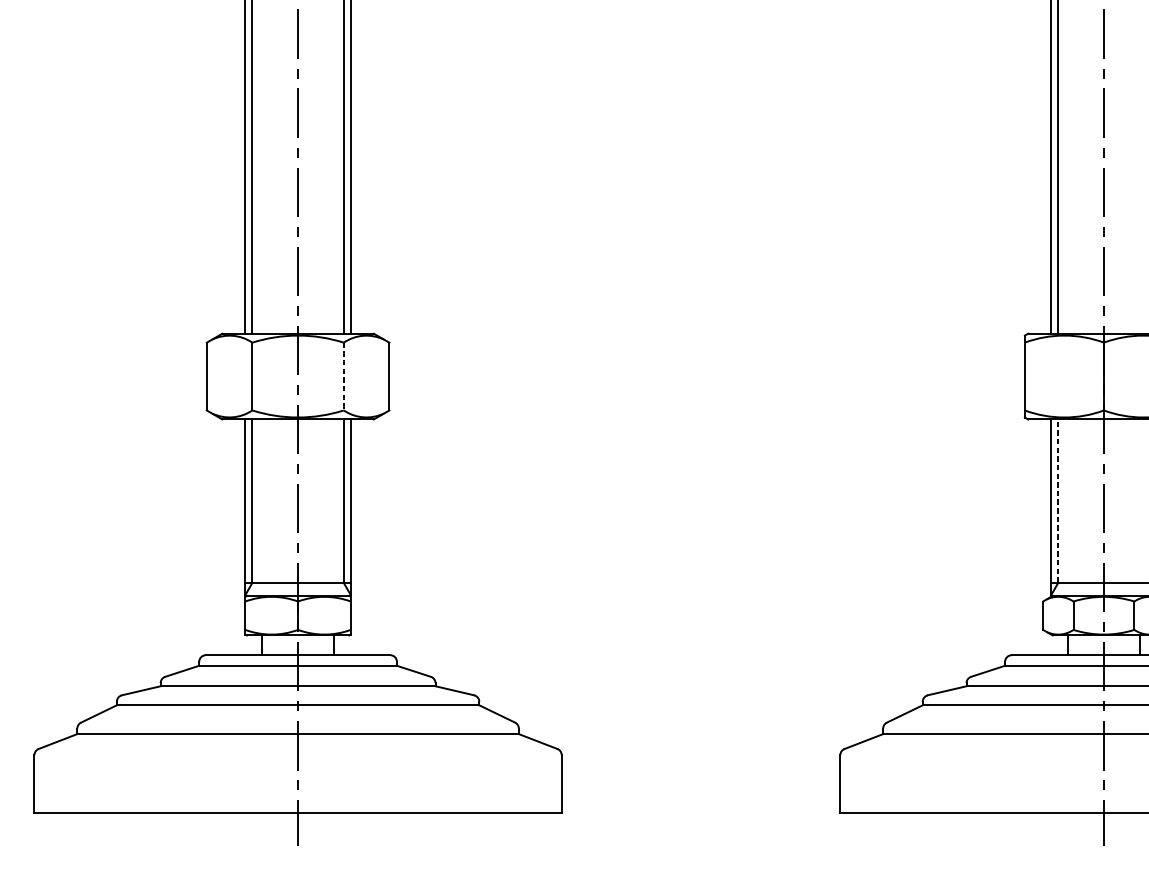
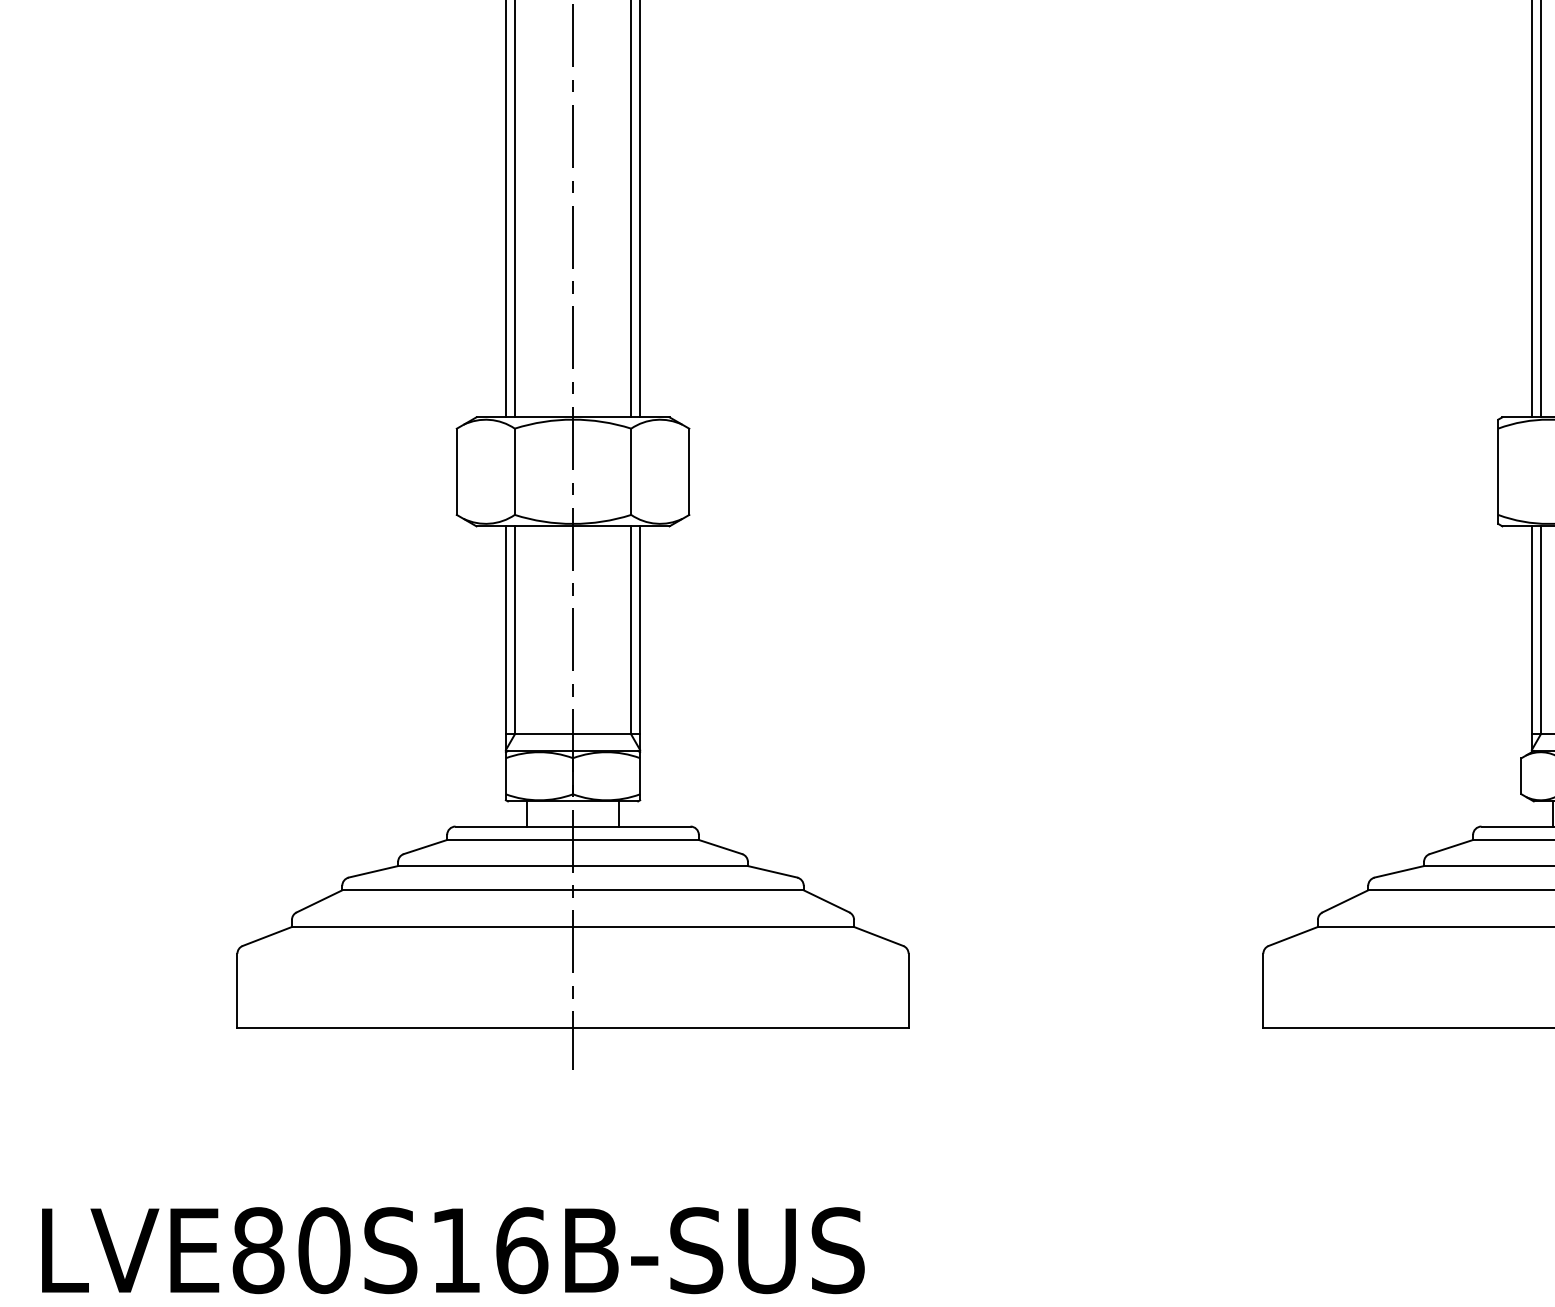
line: (344, 377) -> (631, 472), dashed -> solid
line: (1058, 501) -> (1540, 630), dashed -> solid

